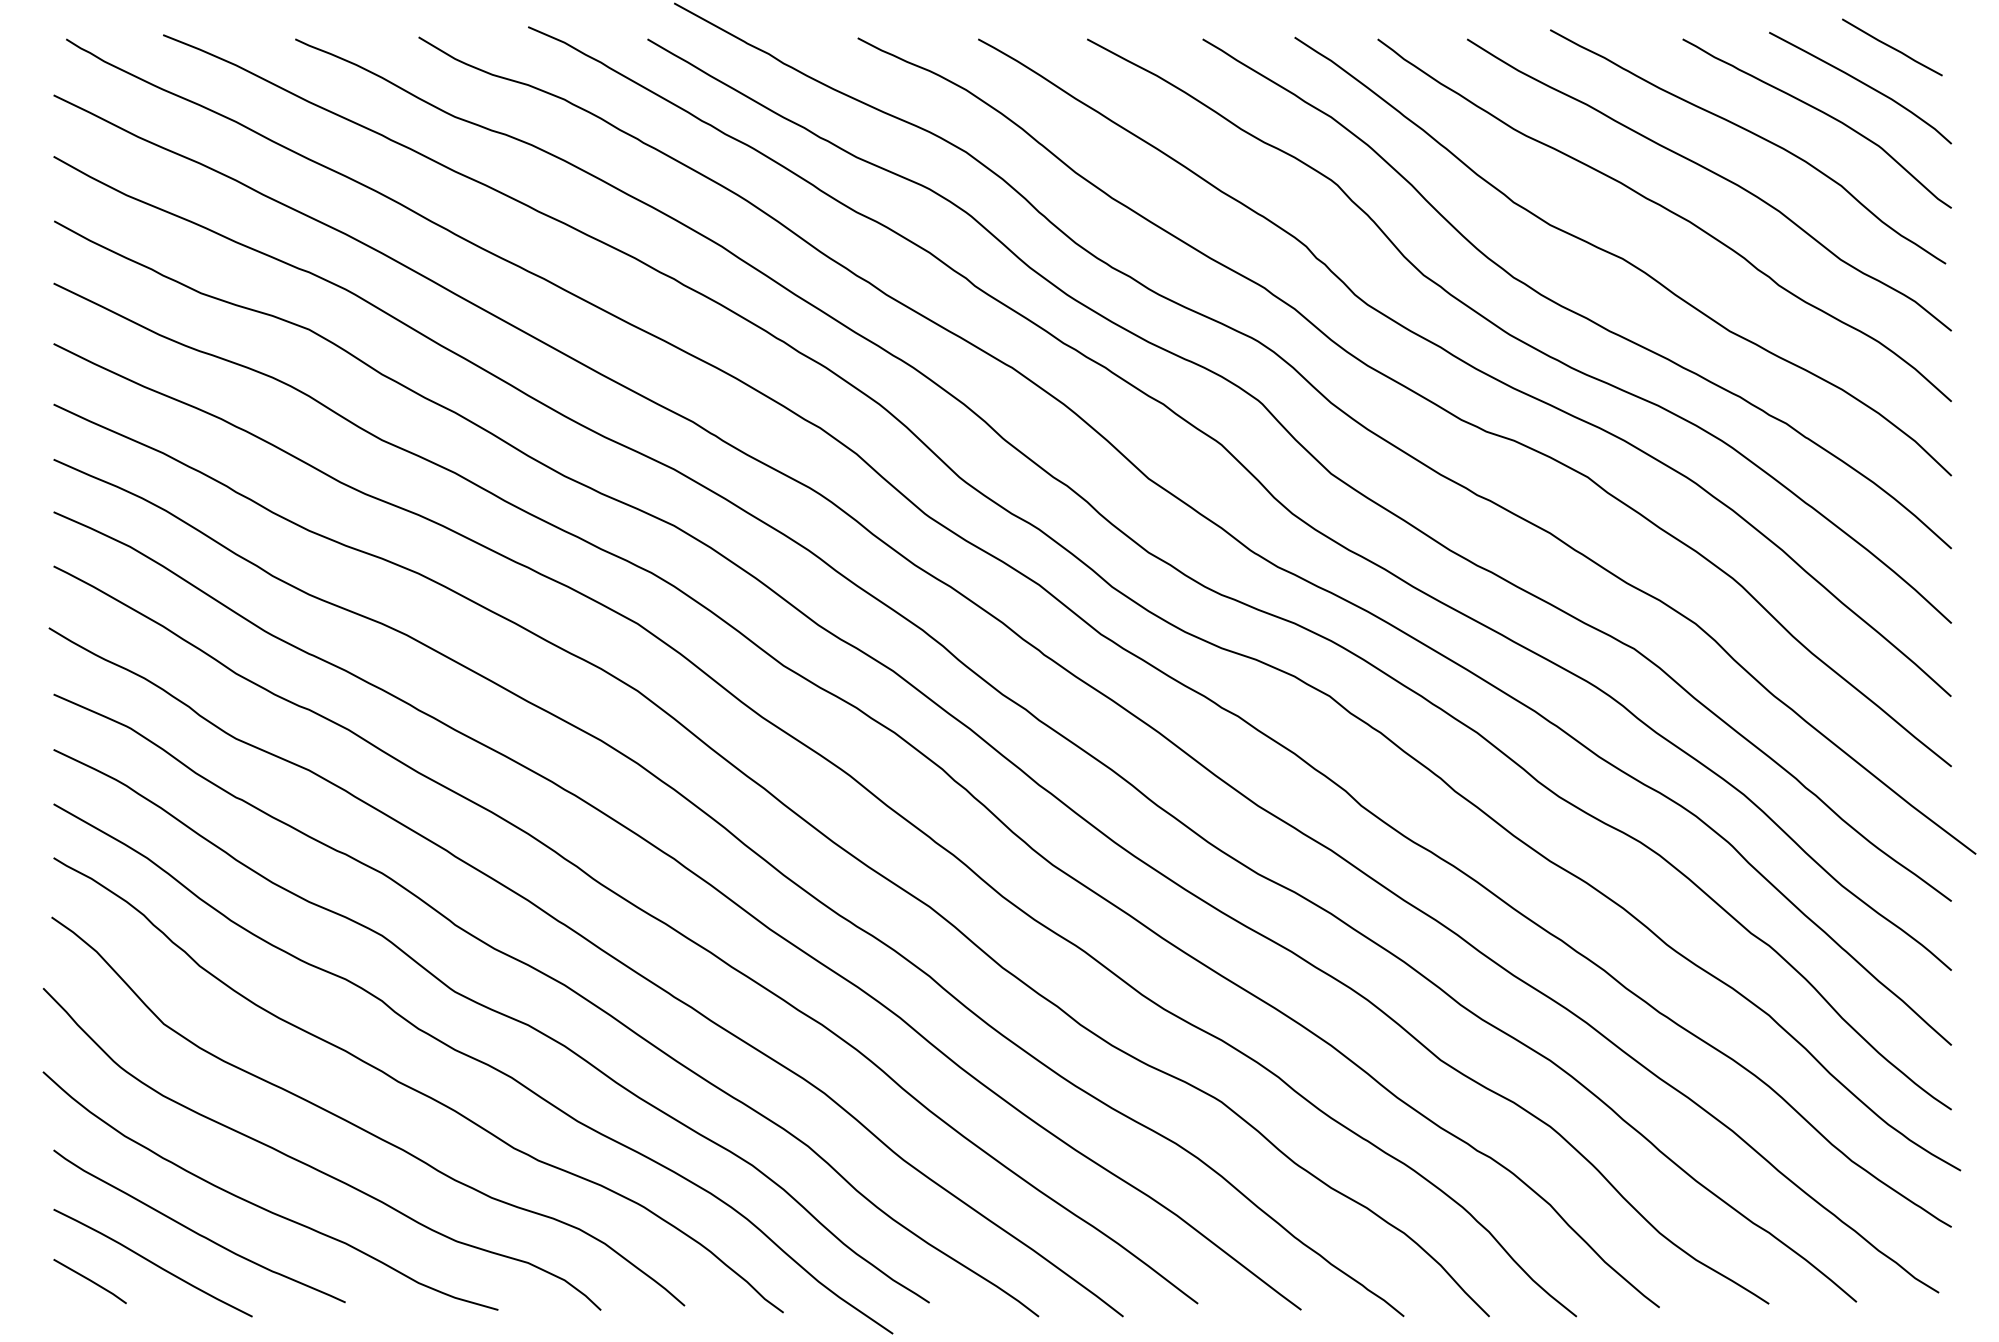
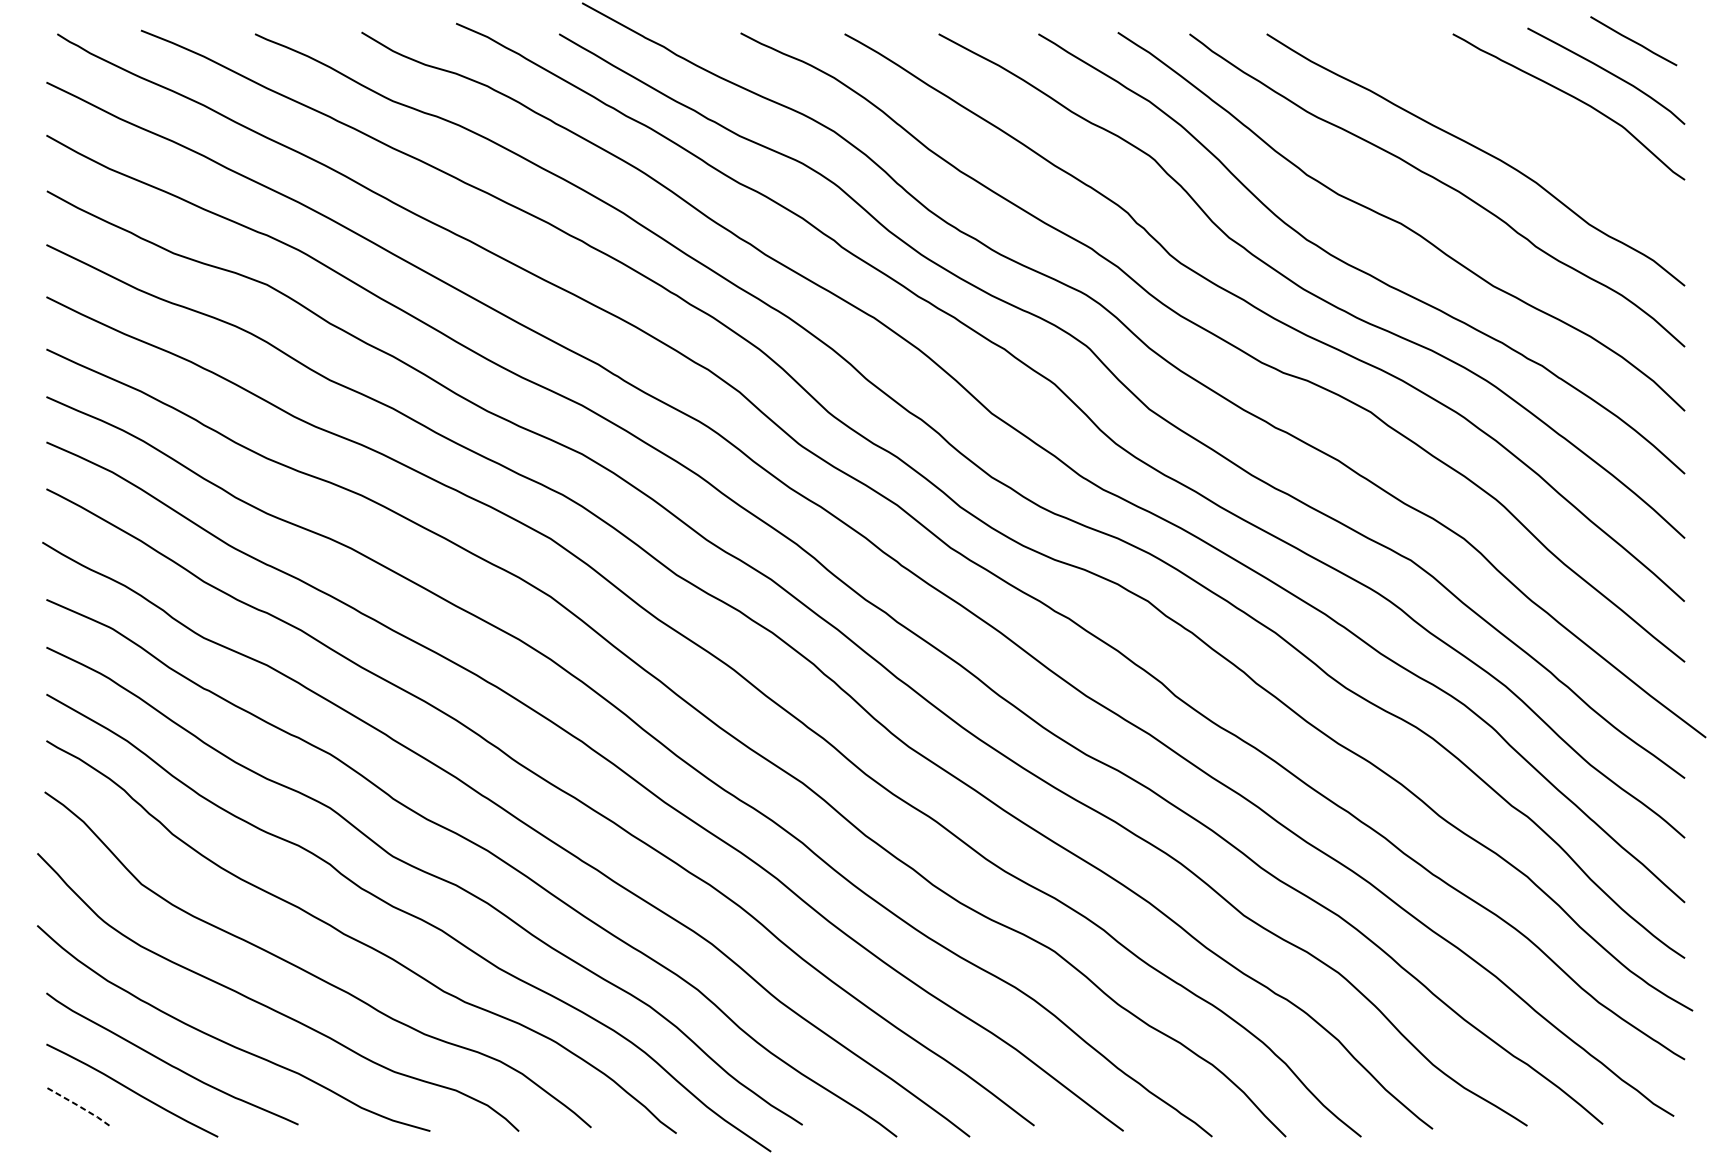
curve: (1753, 134) -> (1513, 116), removed
line: (90, 1280) -> (78, 1105), solid -> dashed

